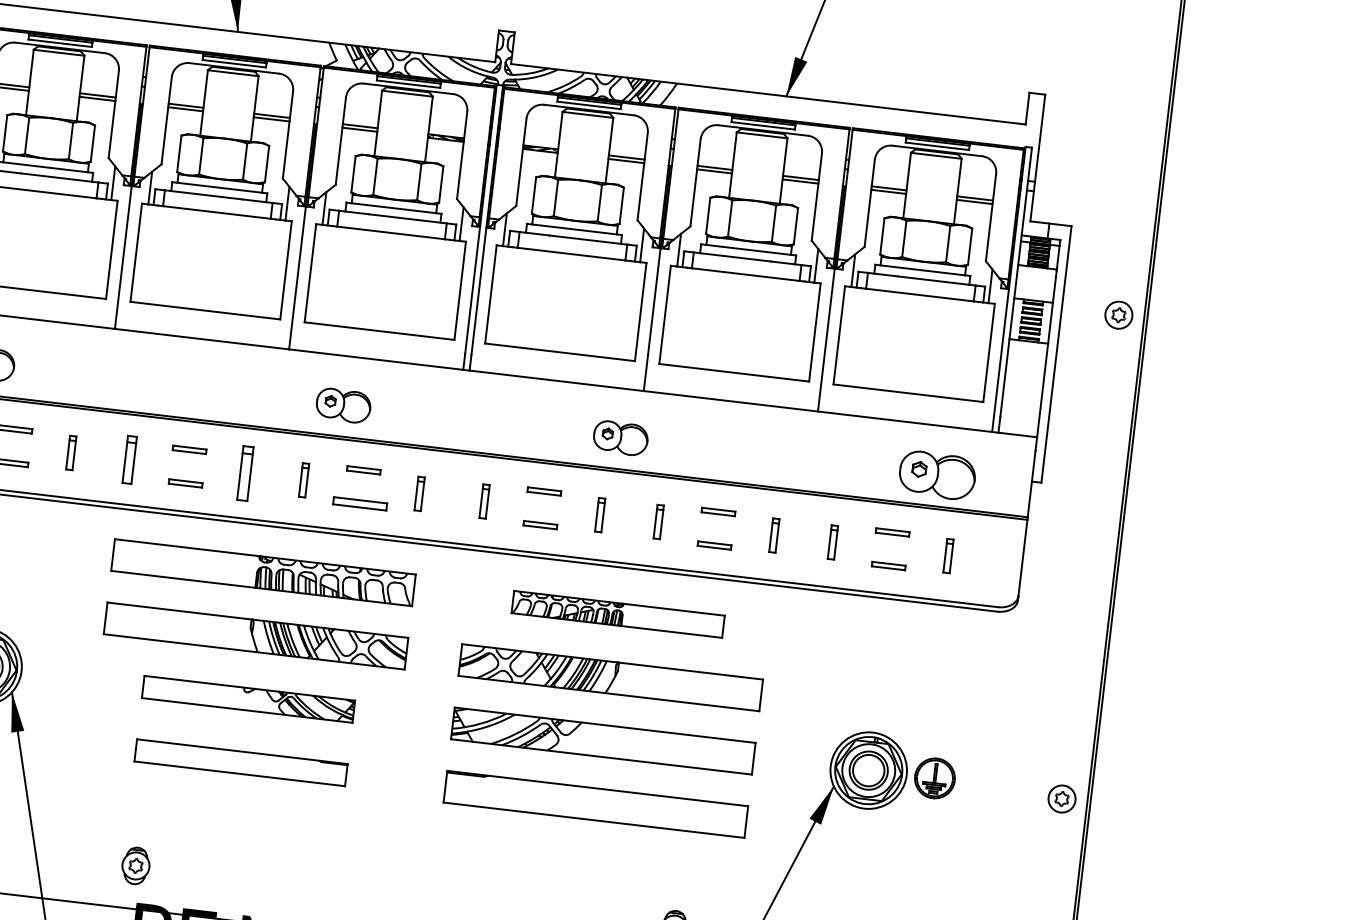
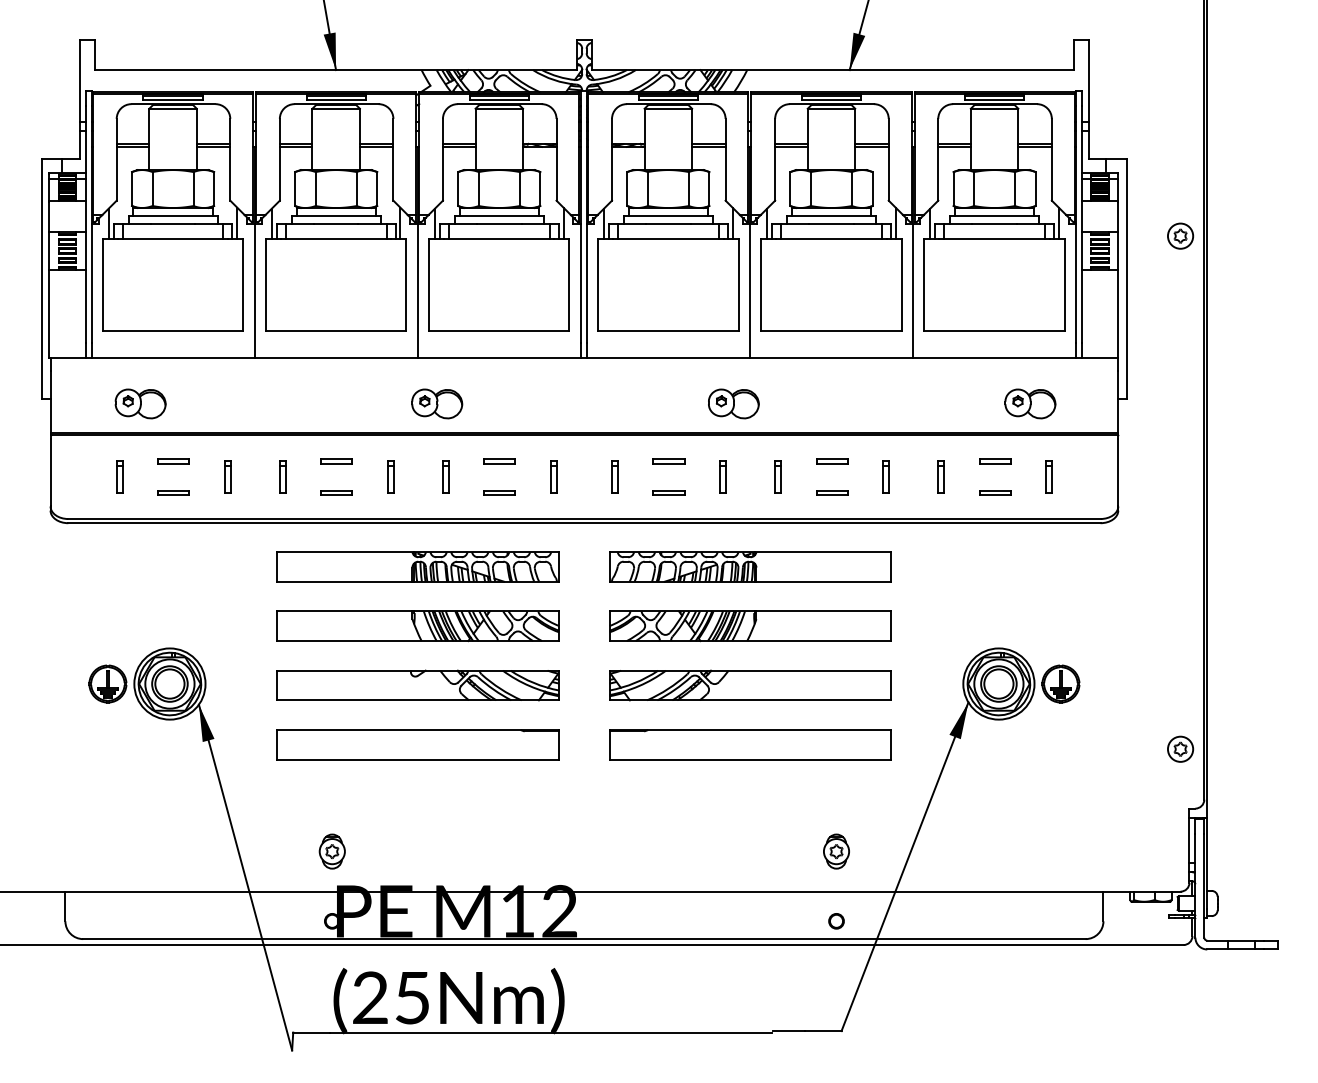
part: (343, 405) -> (437, 403), moved
part: (129, 459) -> (282, 476), size x0.71
part: (245, 472) -> (390, 476), size x0.62
part: (937, 475) -> (1030, 403), size x0.71
part: (359, 503) -> (499, 492), size x0.62
part: (618, 613) -> (750, 566), size x1.43
part: (247, 699) -> (417, 685), size x1.43
part: (240, 762) -> (417, 744), size x1.43
part: (1062, 798) -> (1180, 748), moved

